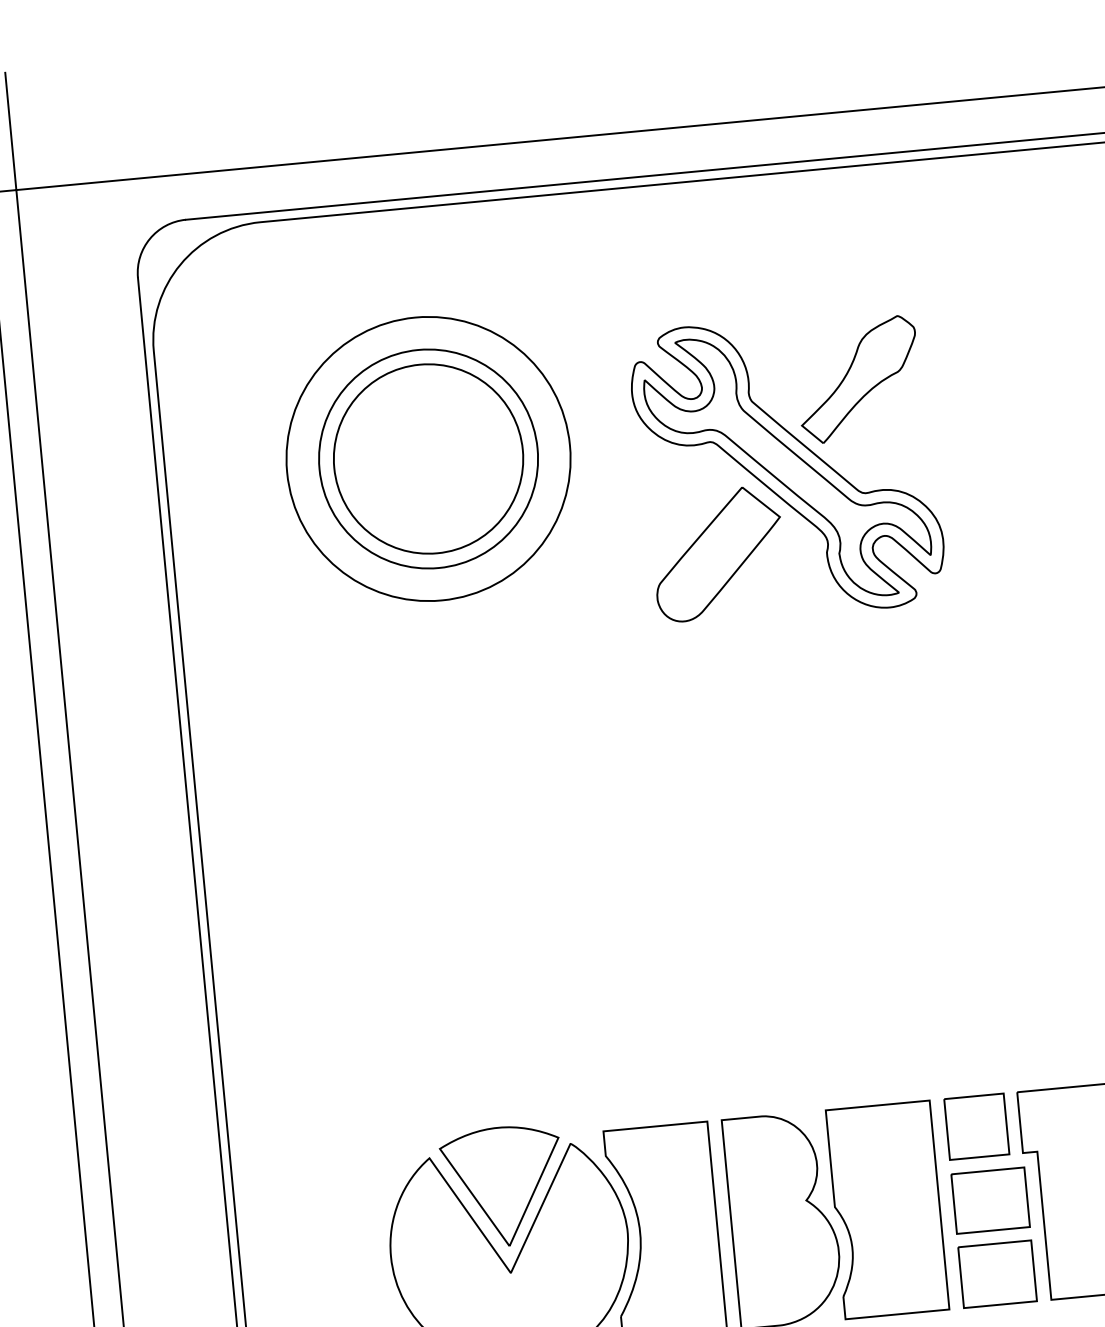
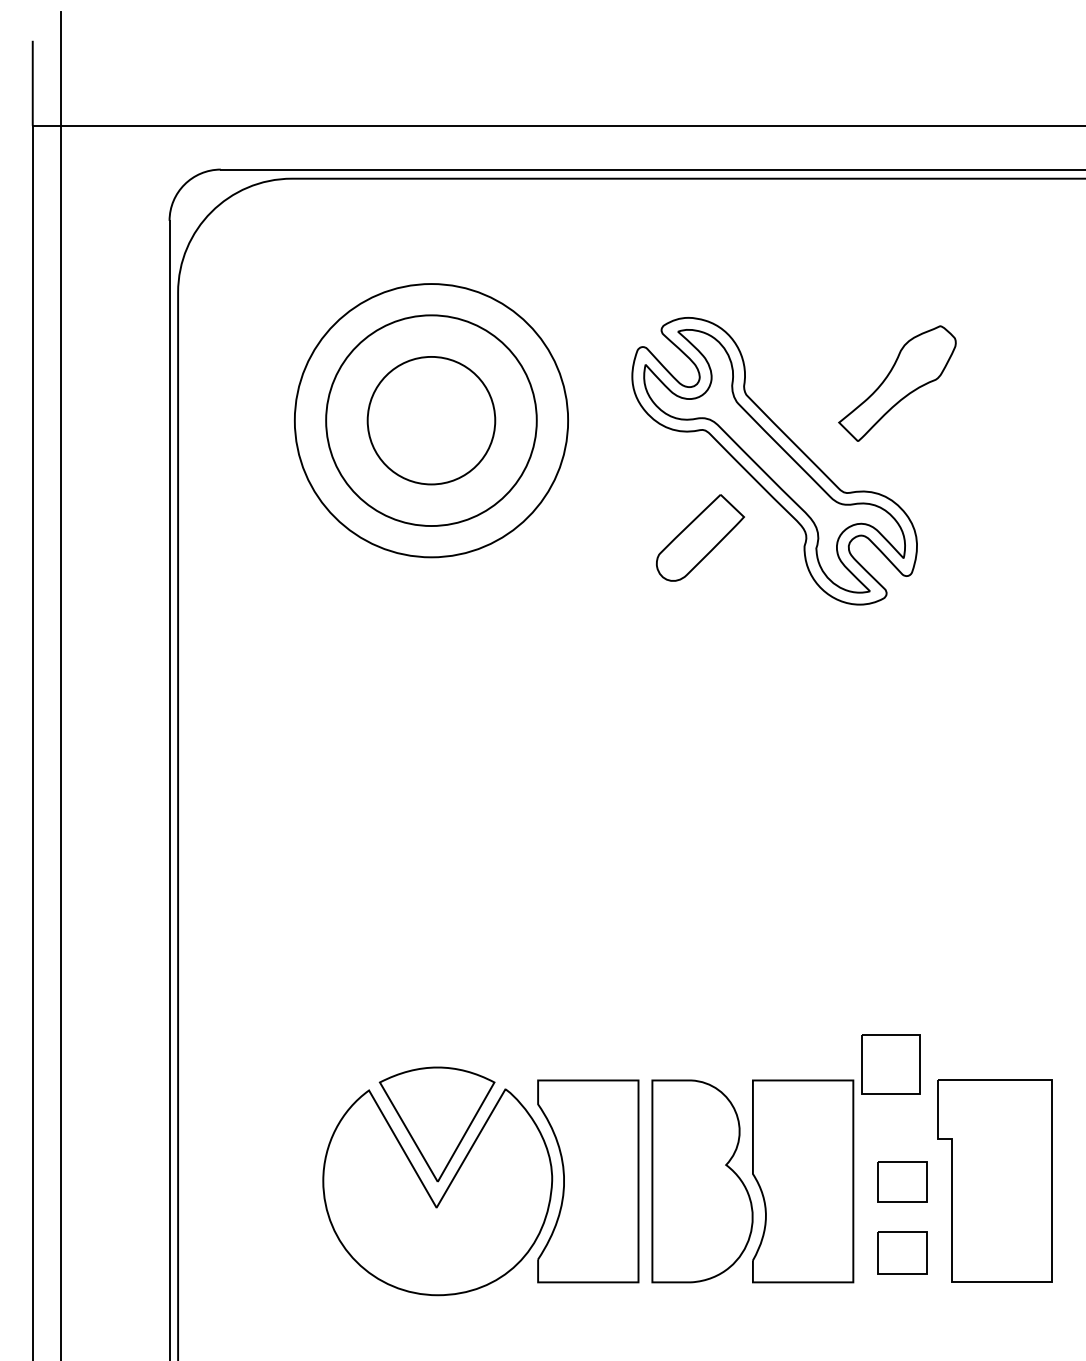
part: (858, 379) -> (897, 383), moved
circle: (428, 458) -> (431, 420), size x0.7
part: (718, 553) -> (700, 537), size x0.7
part: (976, 1126) -> (890, 1064), moved
part: (990, 1200) -> (902, 1181), size x0.7
part: (997, 1273) -> (902, 1252), size x0.7

